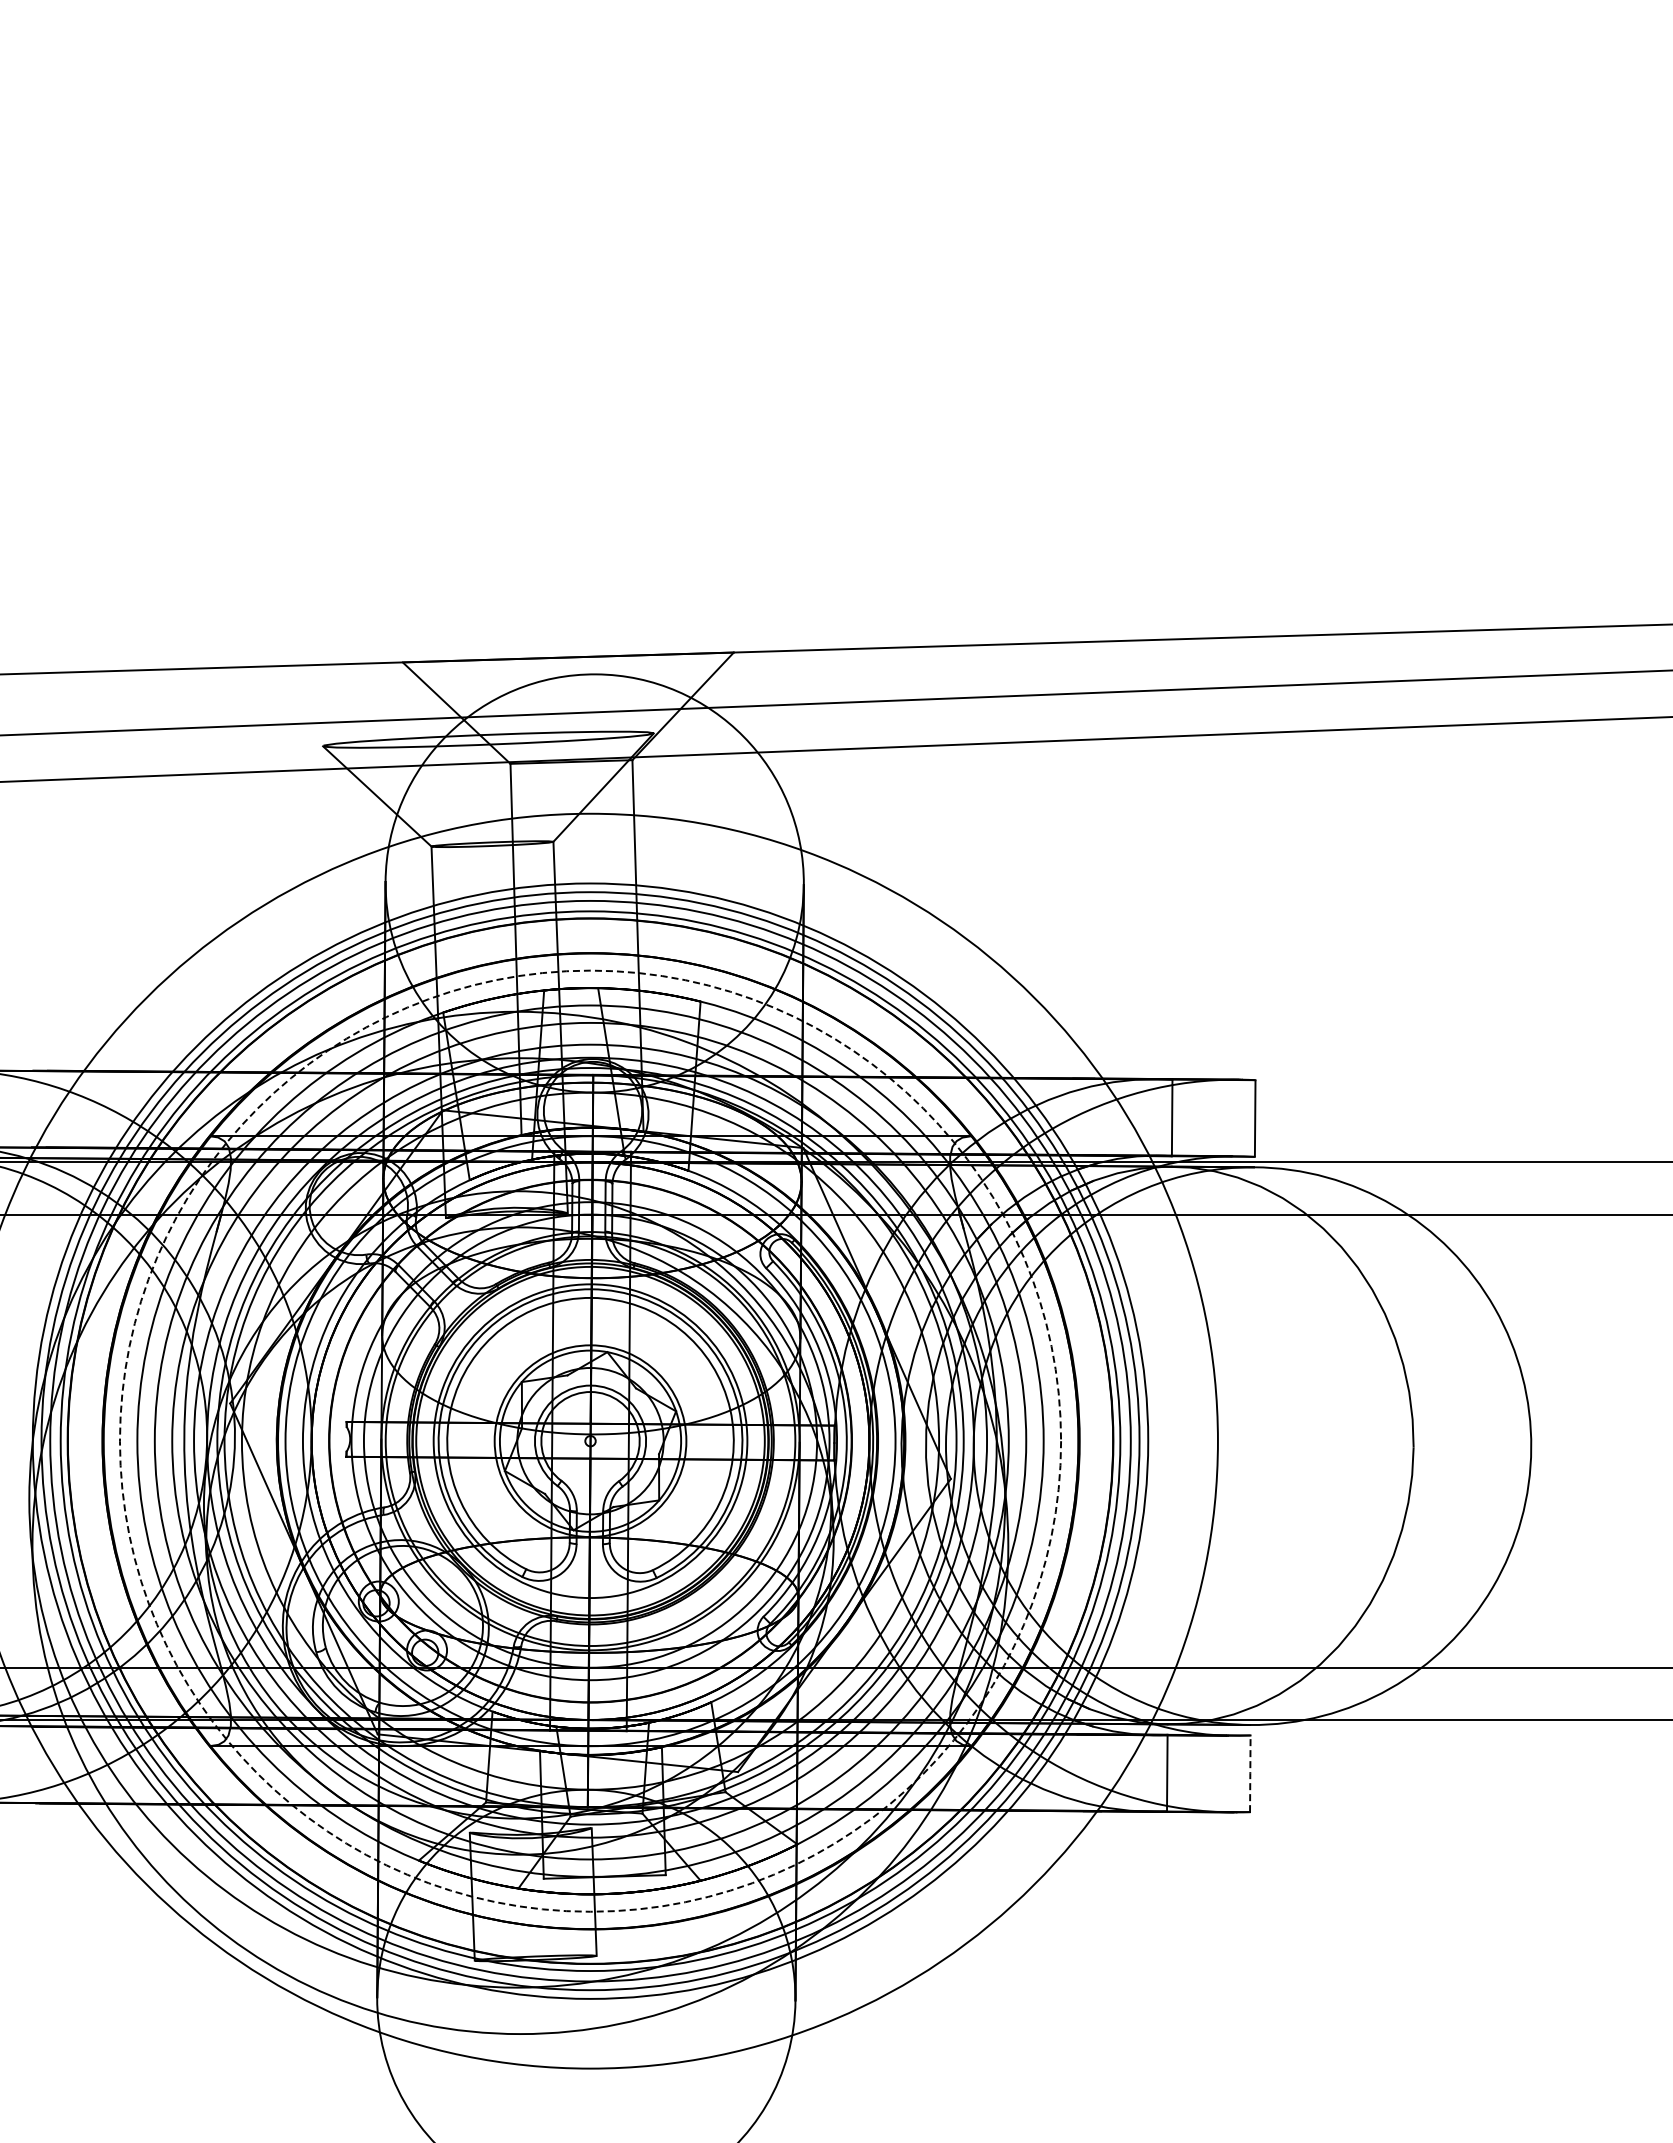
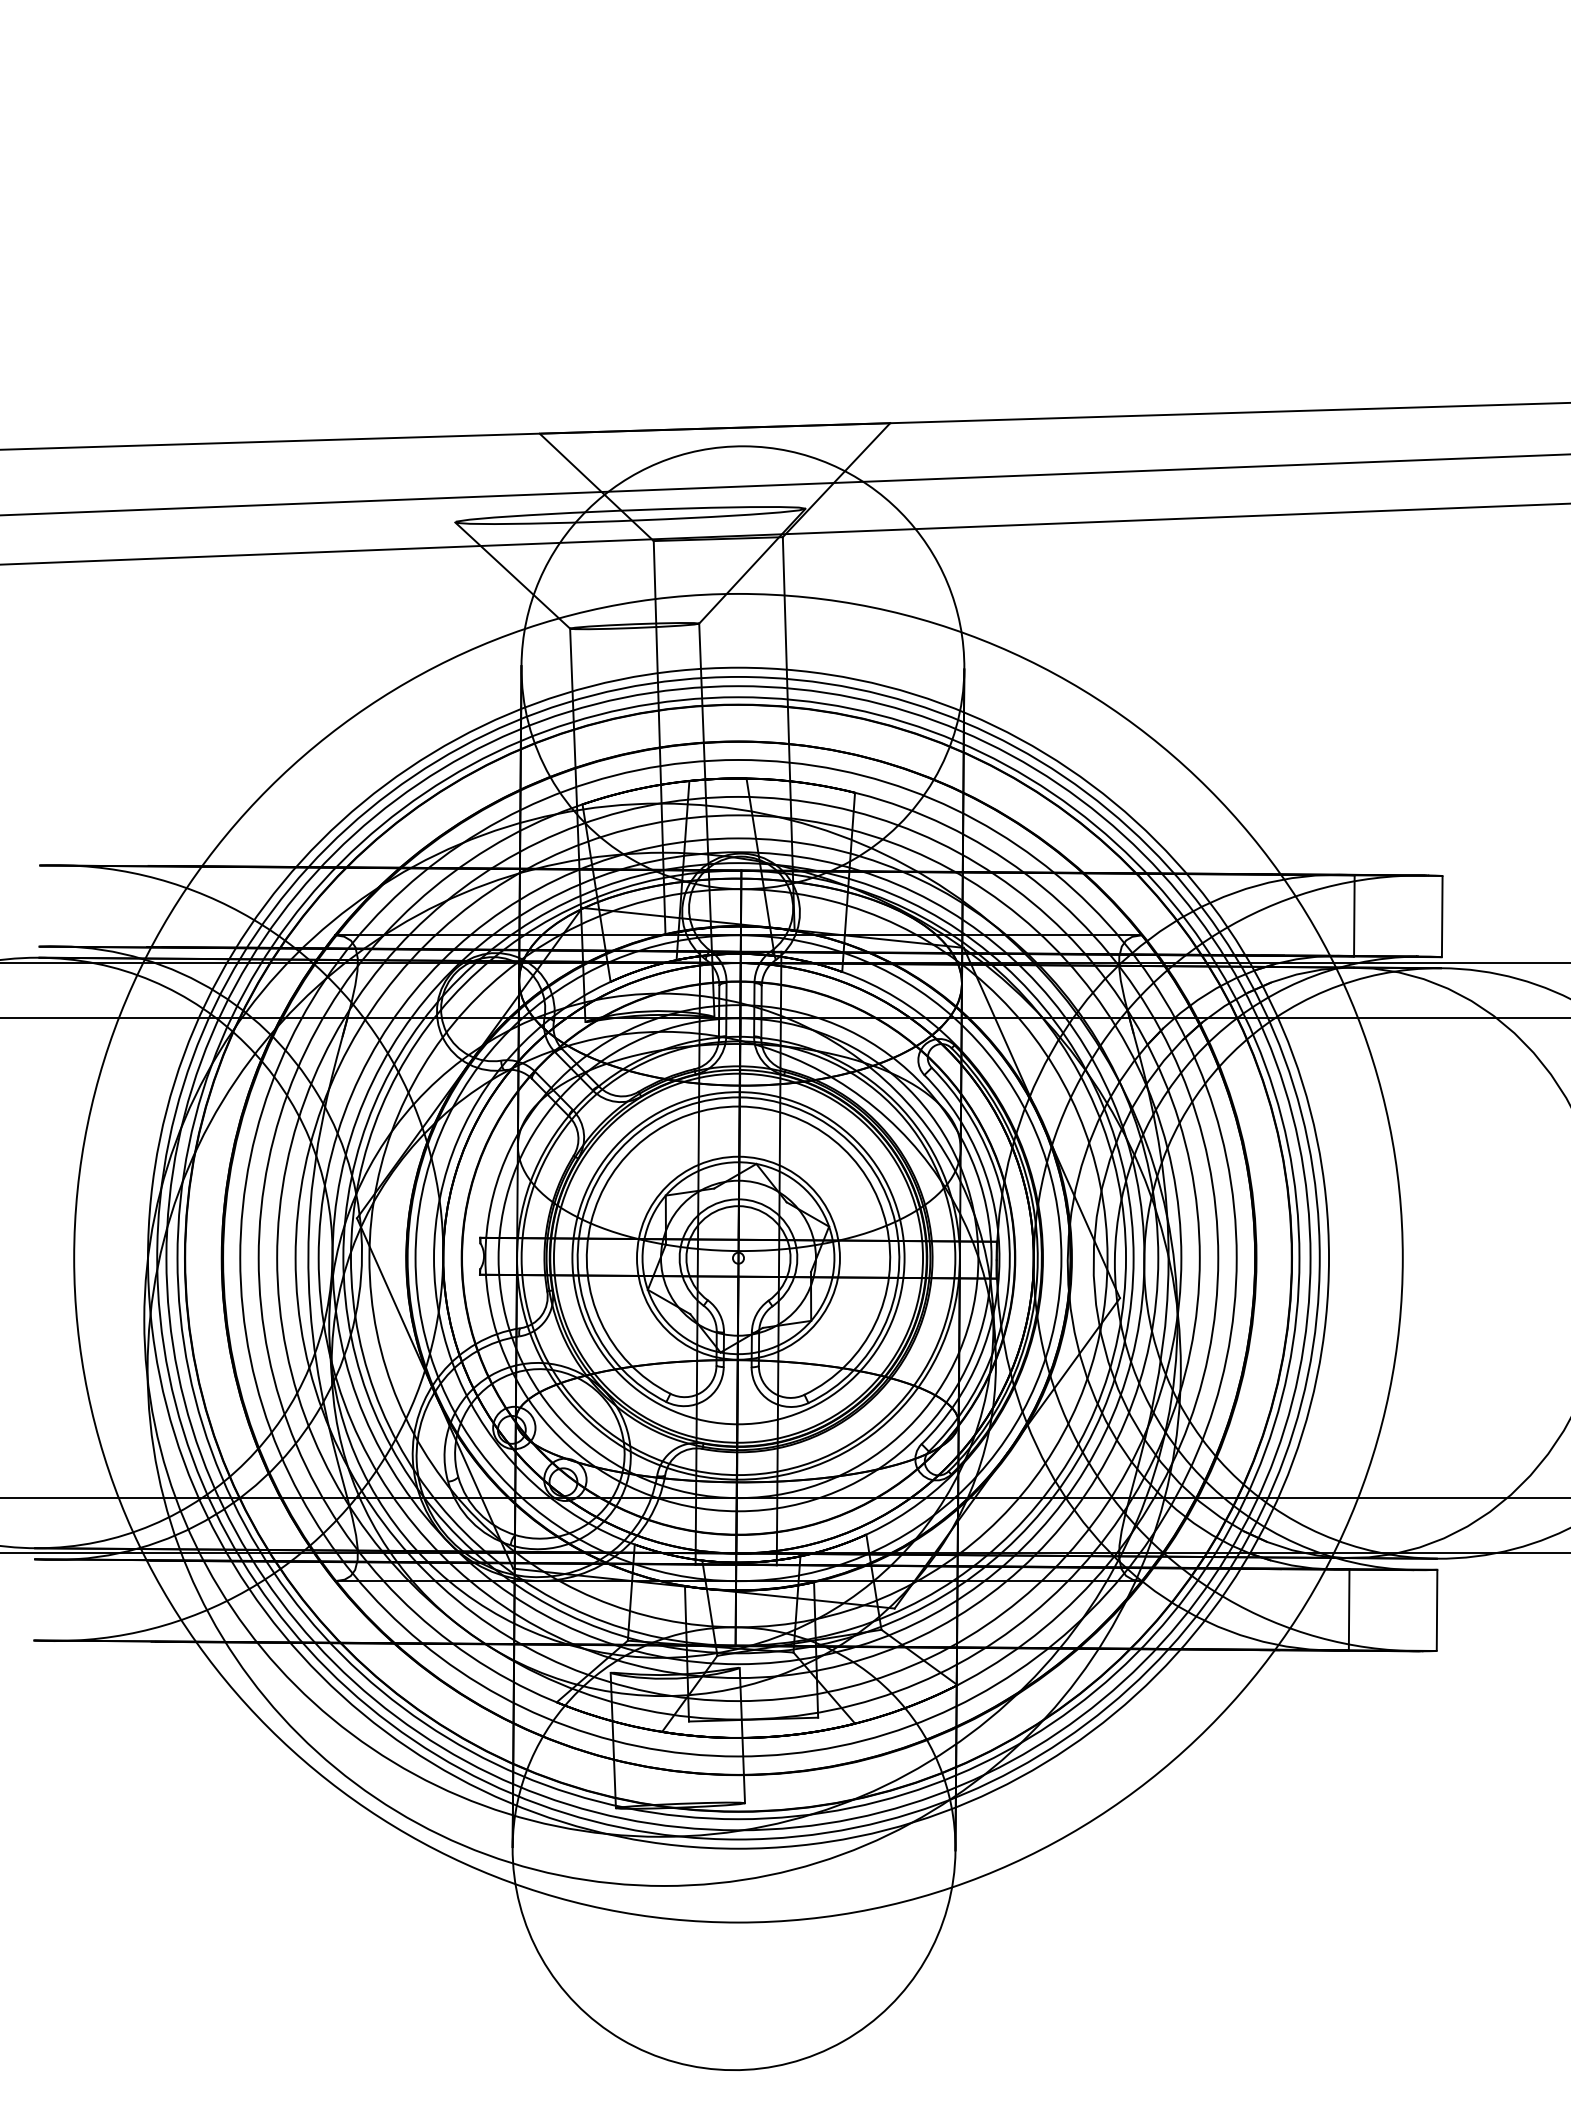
circle: (590, 1440) -> (738, 1257), dashed -> solid
line: (1250, 1773) -> (1437, 1610), dashed -> solid

